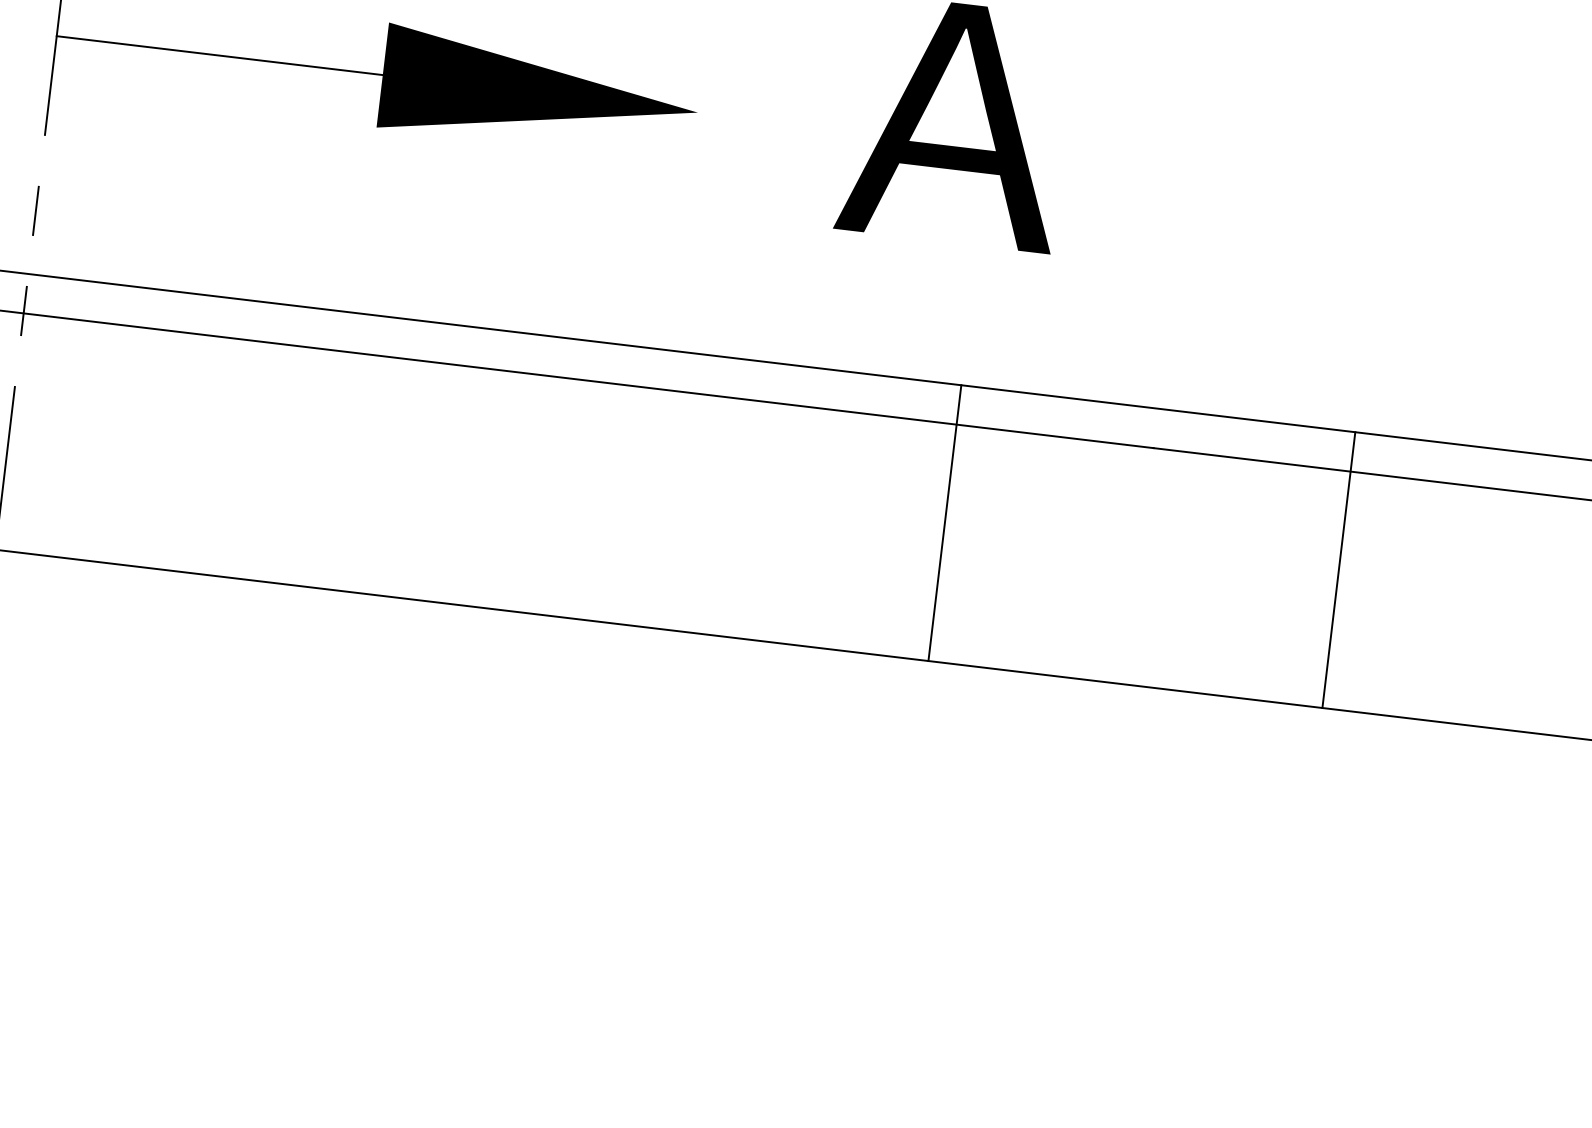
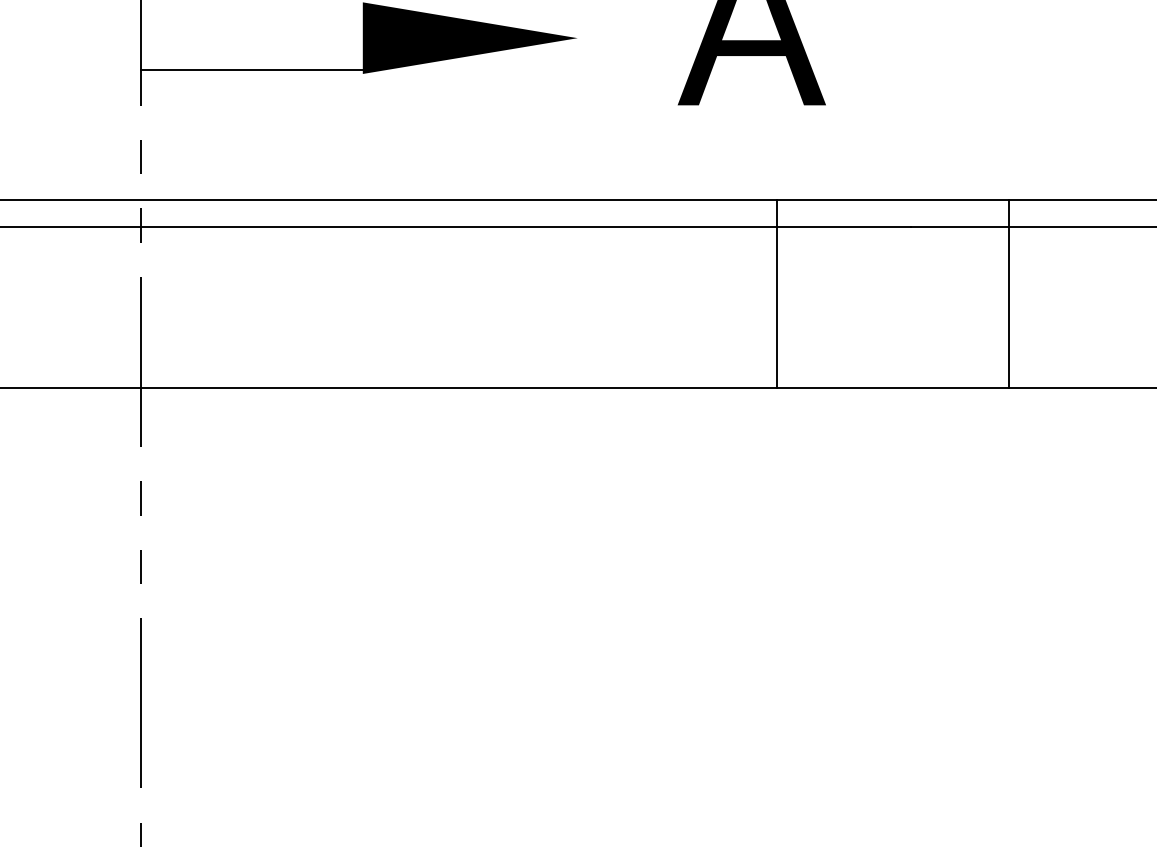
line: (219, 56) -> (251, 70), moved
line: (1339, 570) -> (1009, 294), moved

